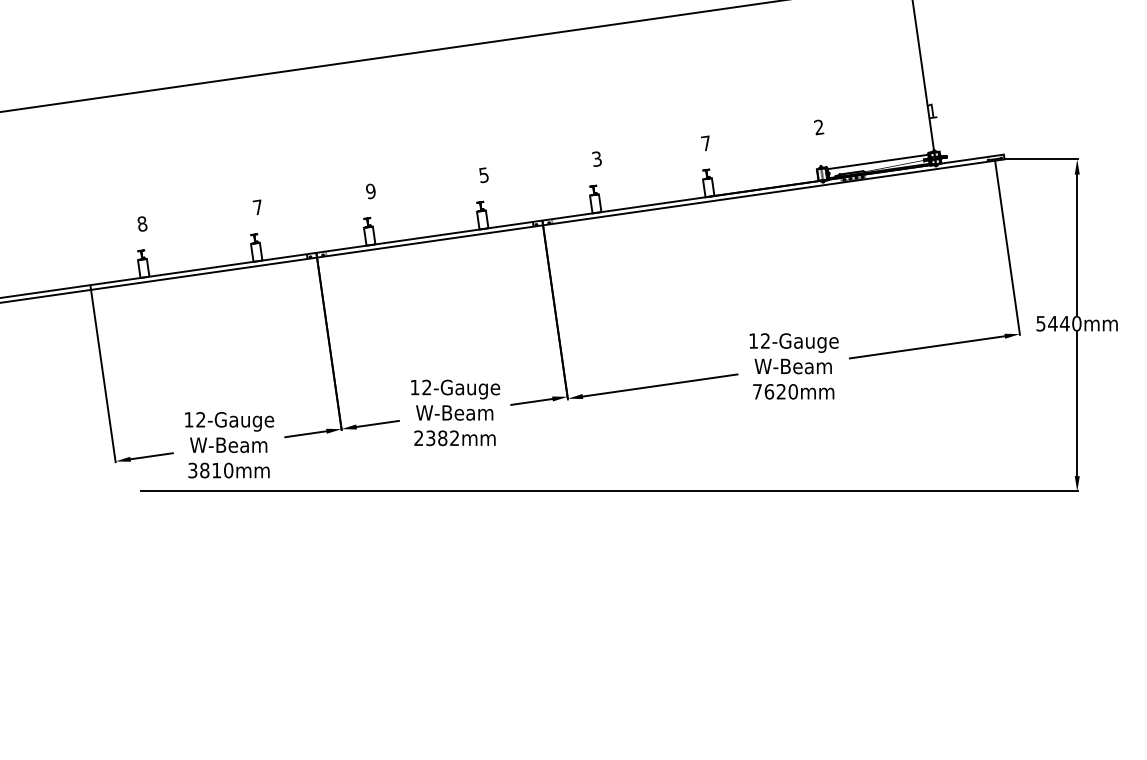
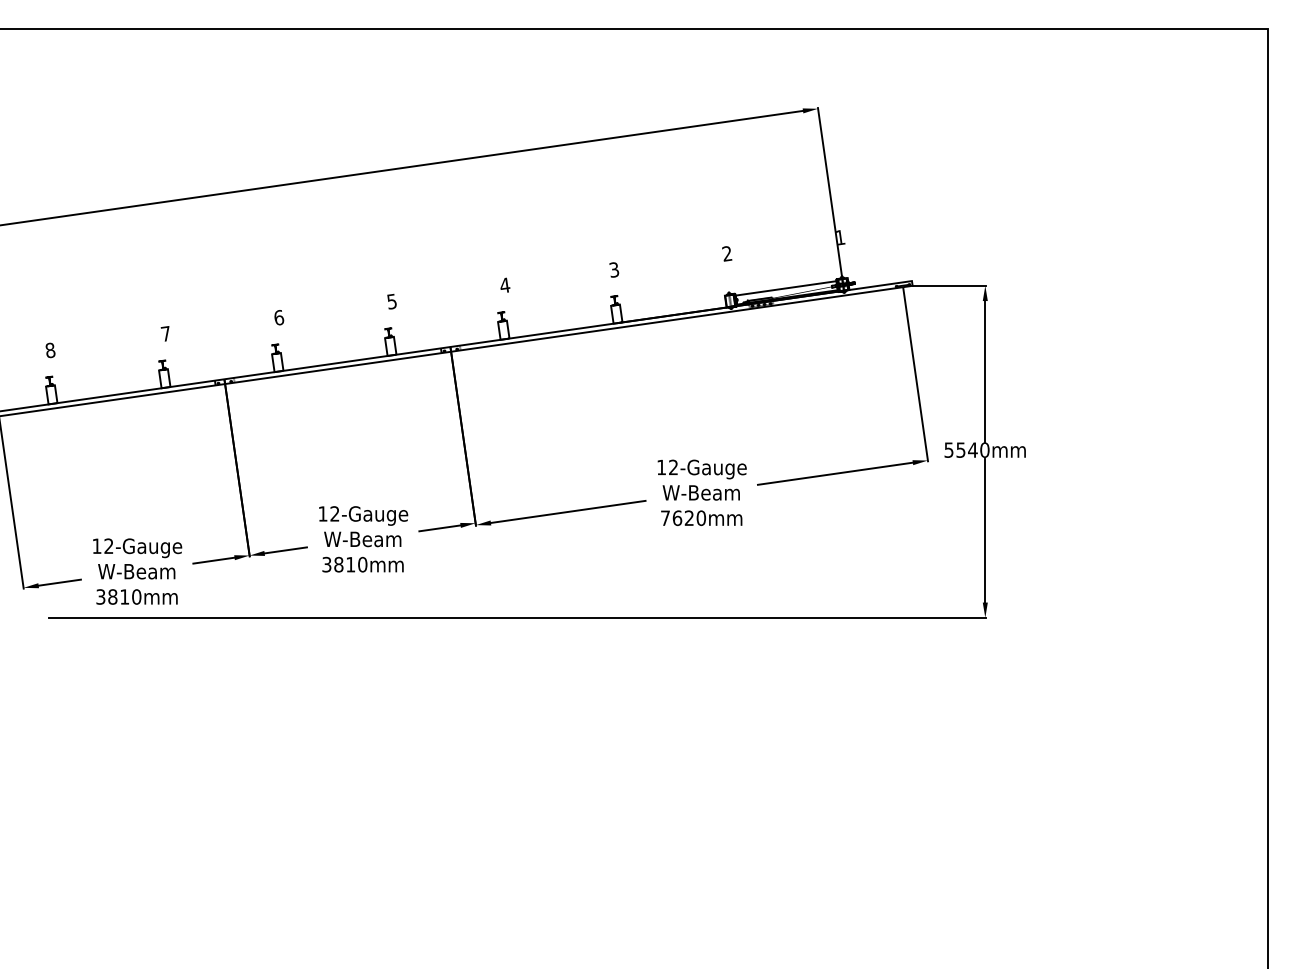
text: (706, 143) -> (614, 269), 7 -> 3
text: (597, 159) -> (505, 285), 3 -> 4
text: (371, 191) -> (279, 317), 9 -> 6
text: (1052, 323) -> (960, 449), 5440mm -> 5540mm
text: (436, 438) -> (344, 564), 2382mm -> 3810mm

